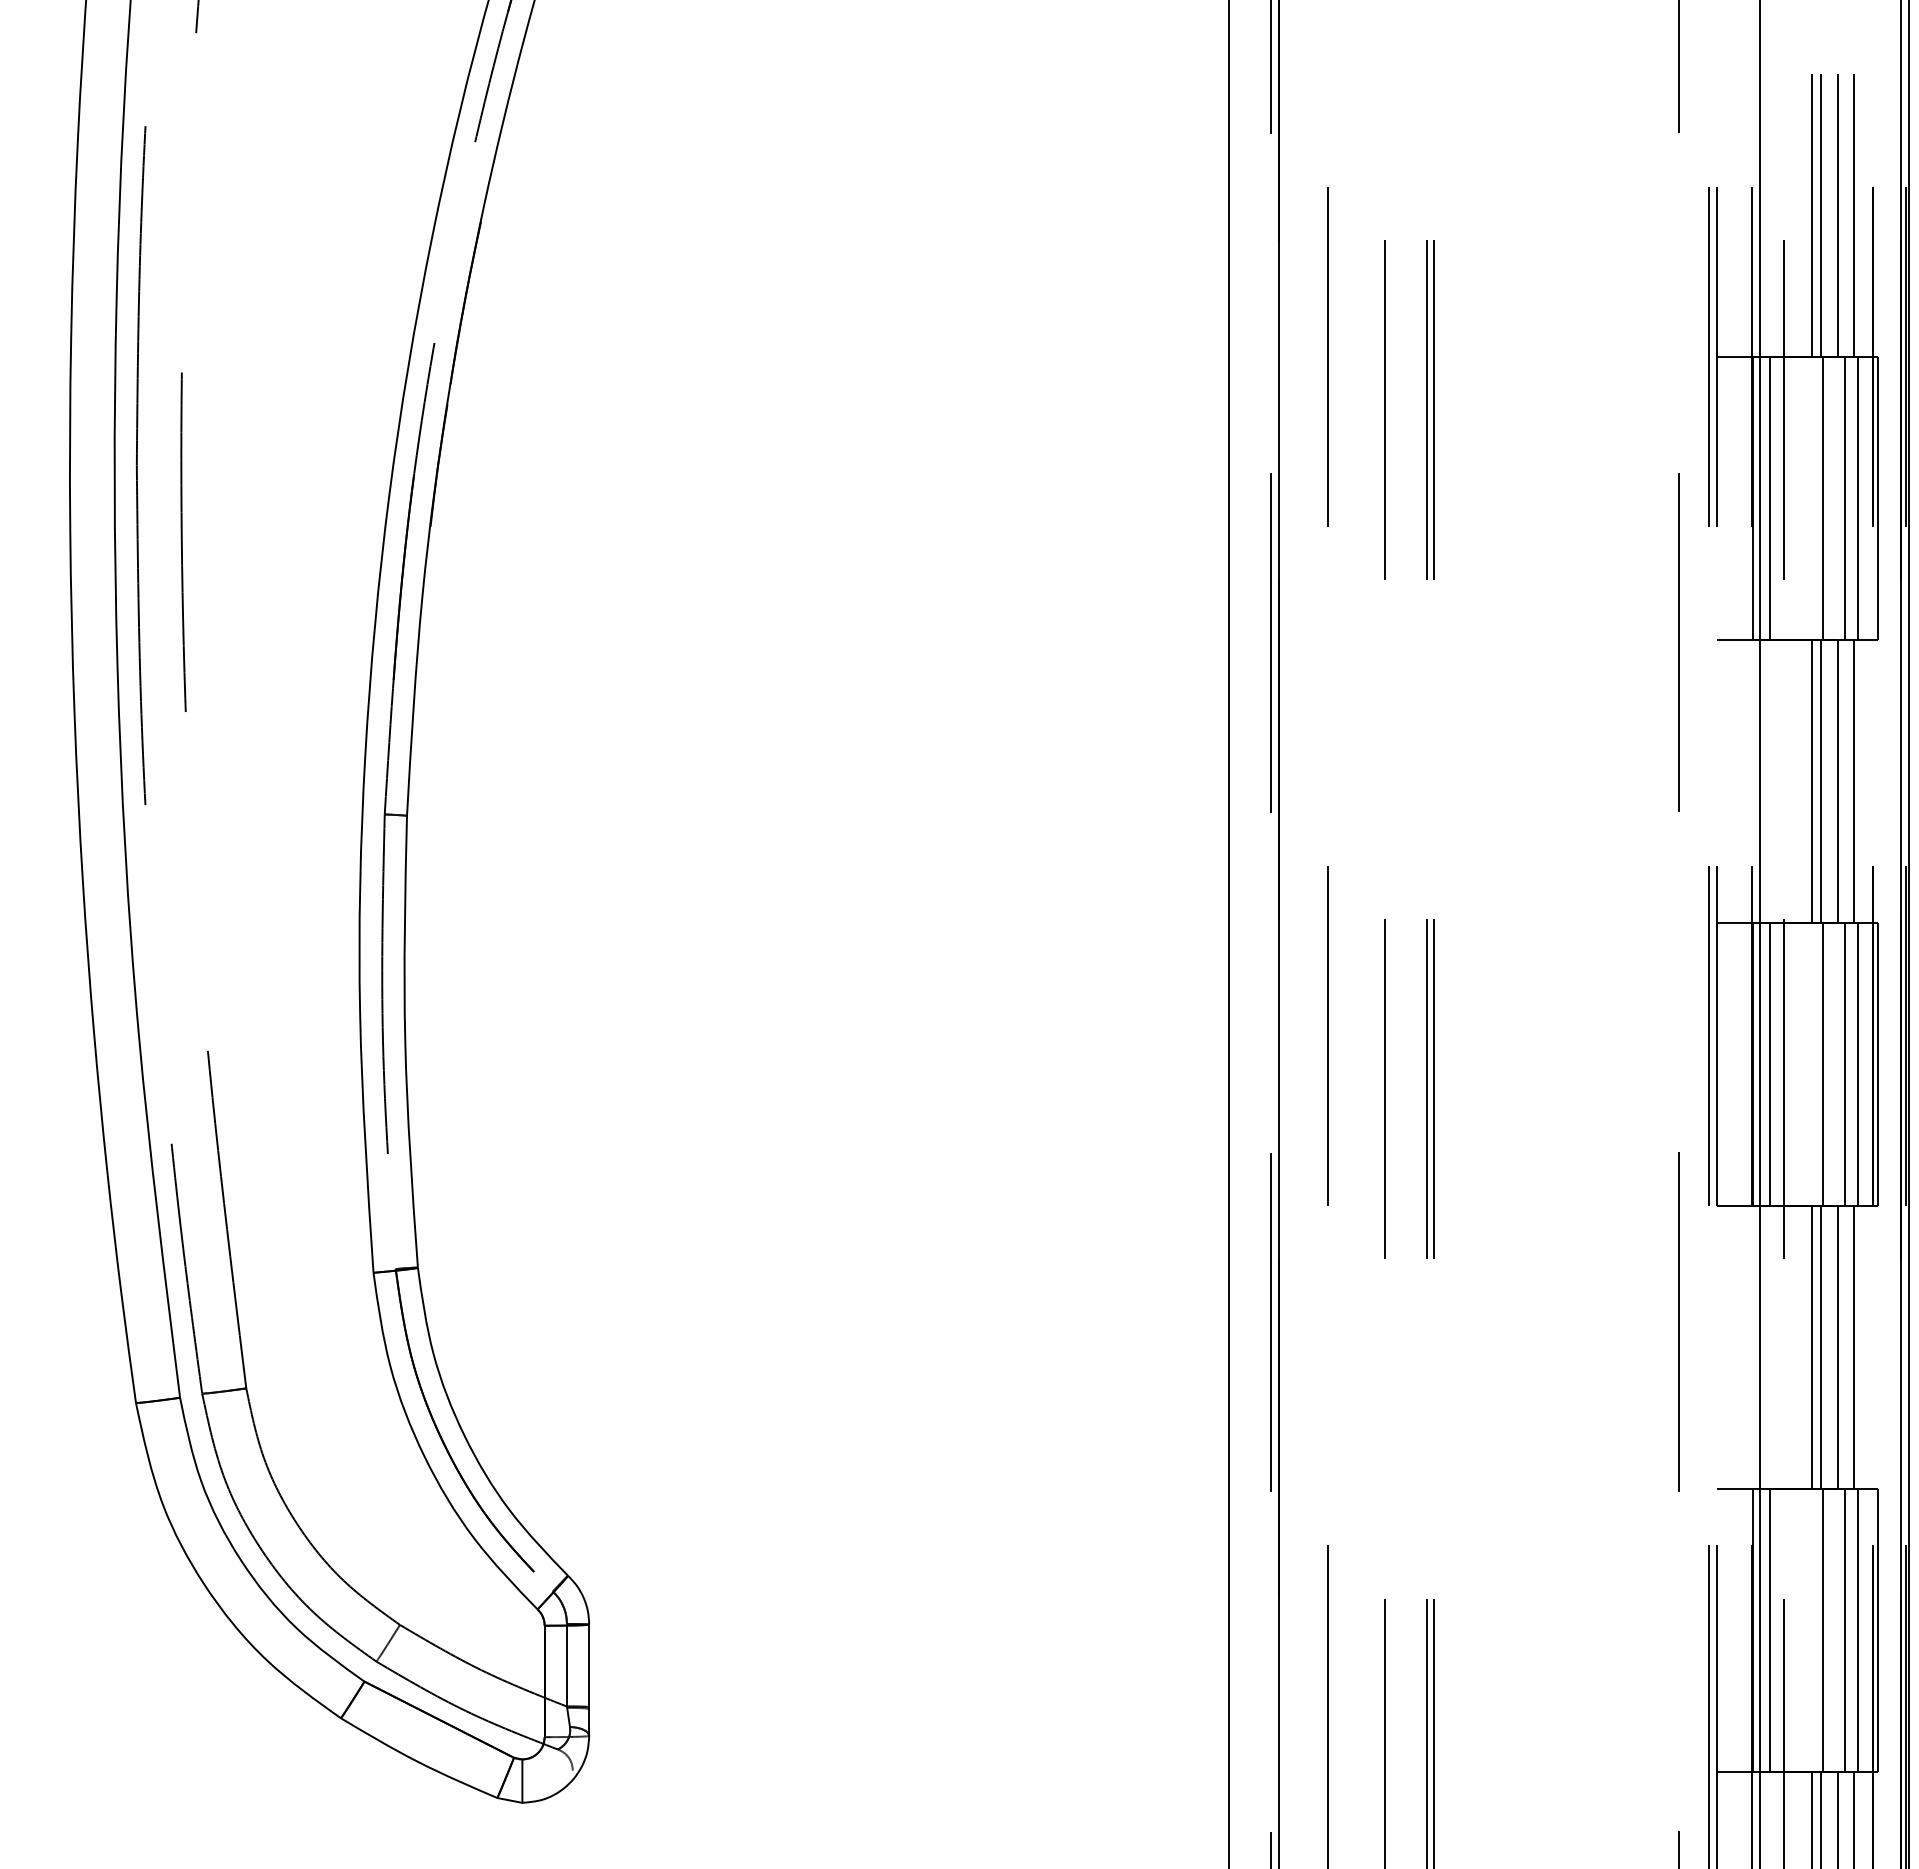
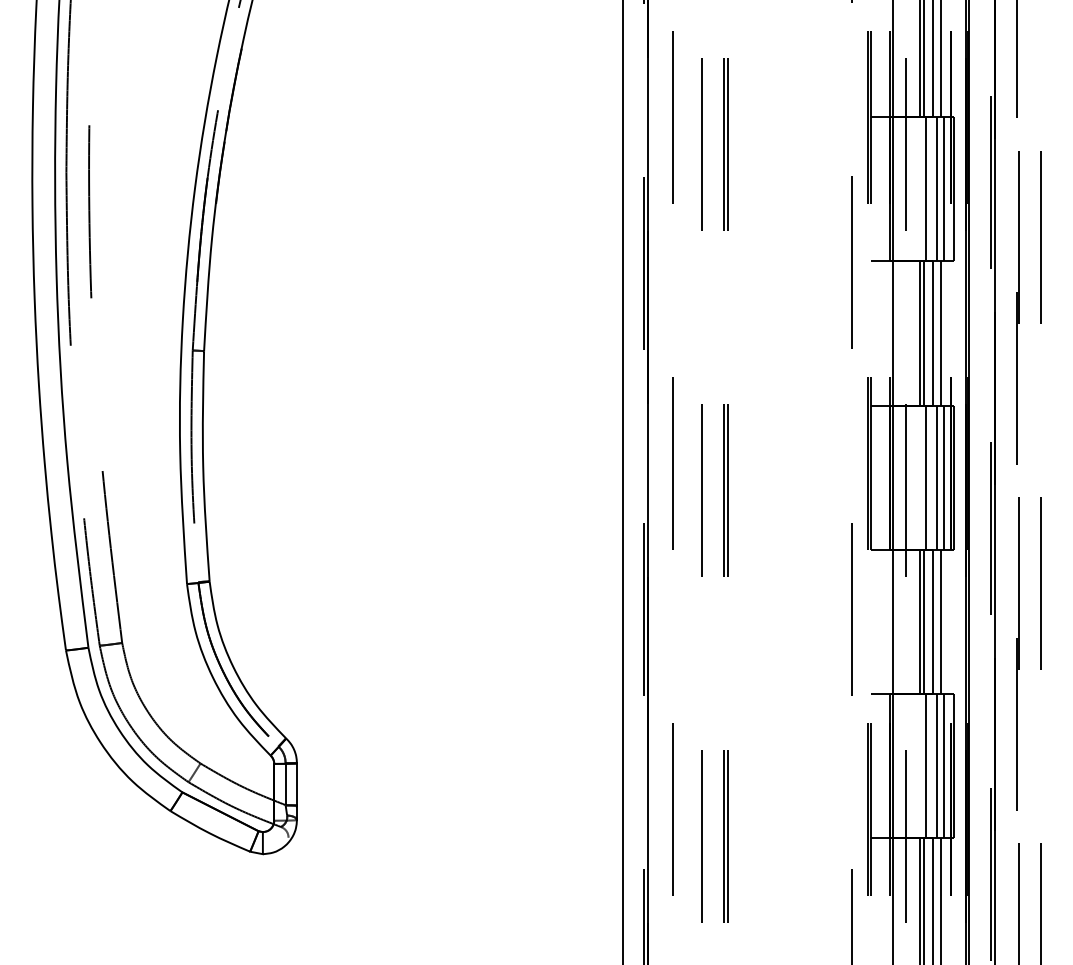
line: (1769, 498) -> (898, 189), removed
line: (1769, 1063) -> (898, 477), removed
line: (1769, 1630) -> (898, 766), removed

